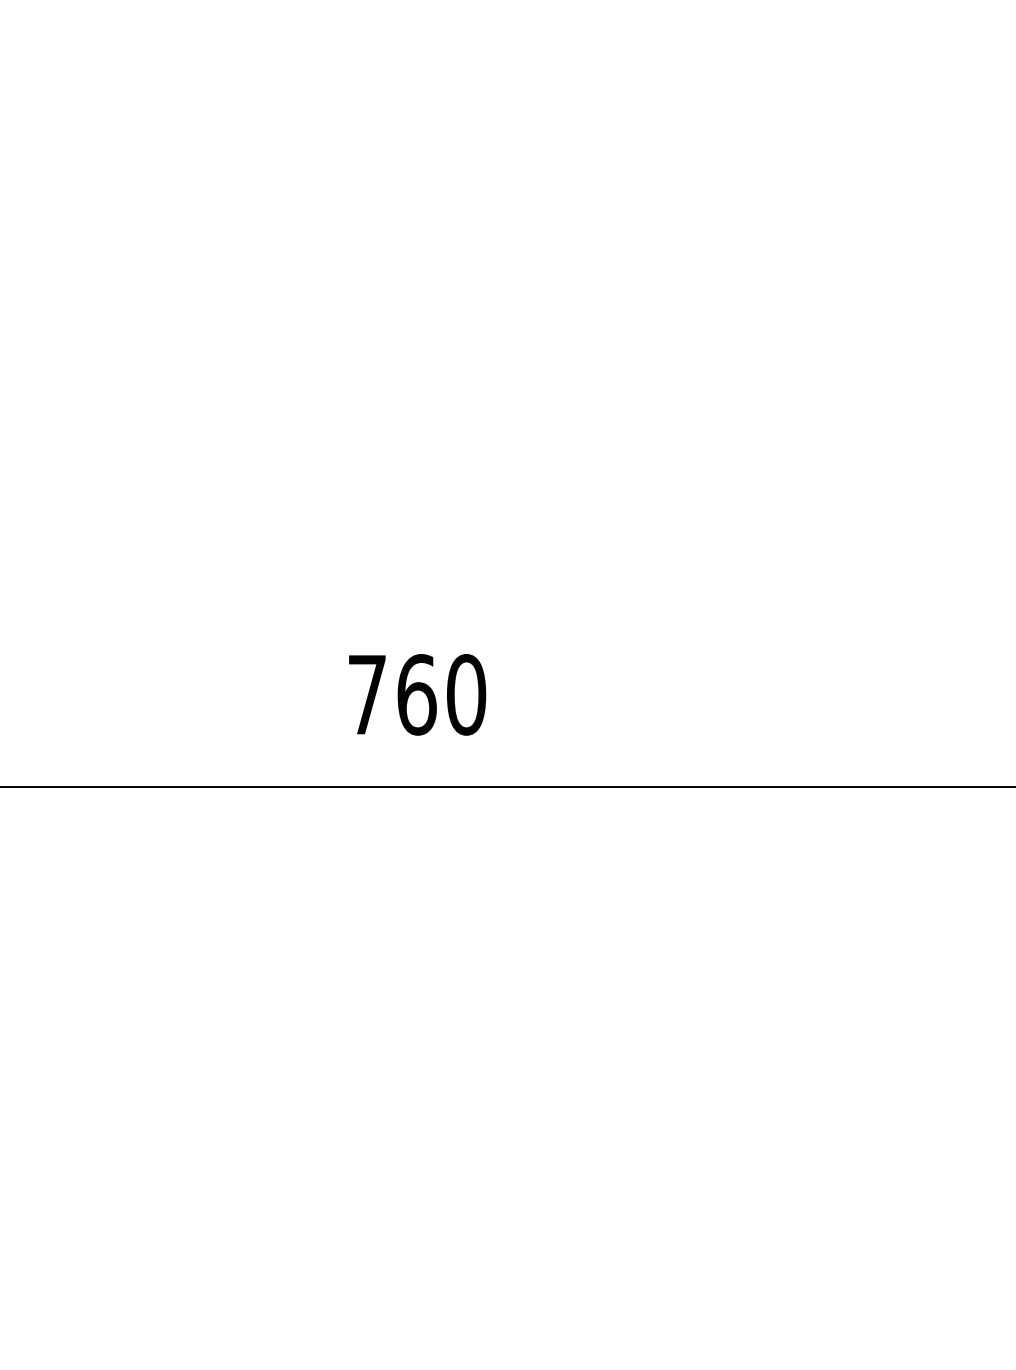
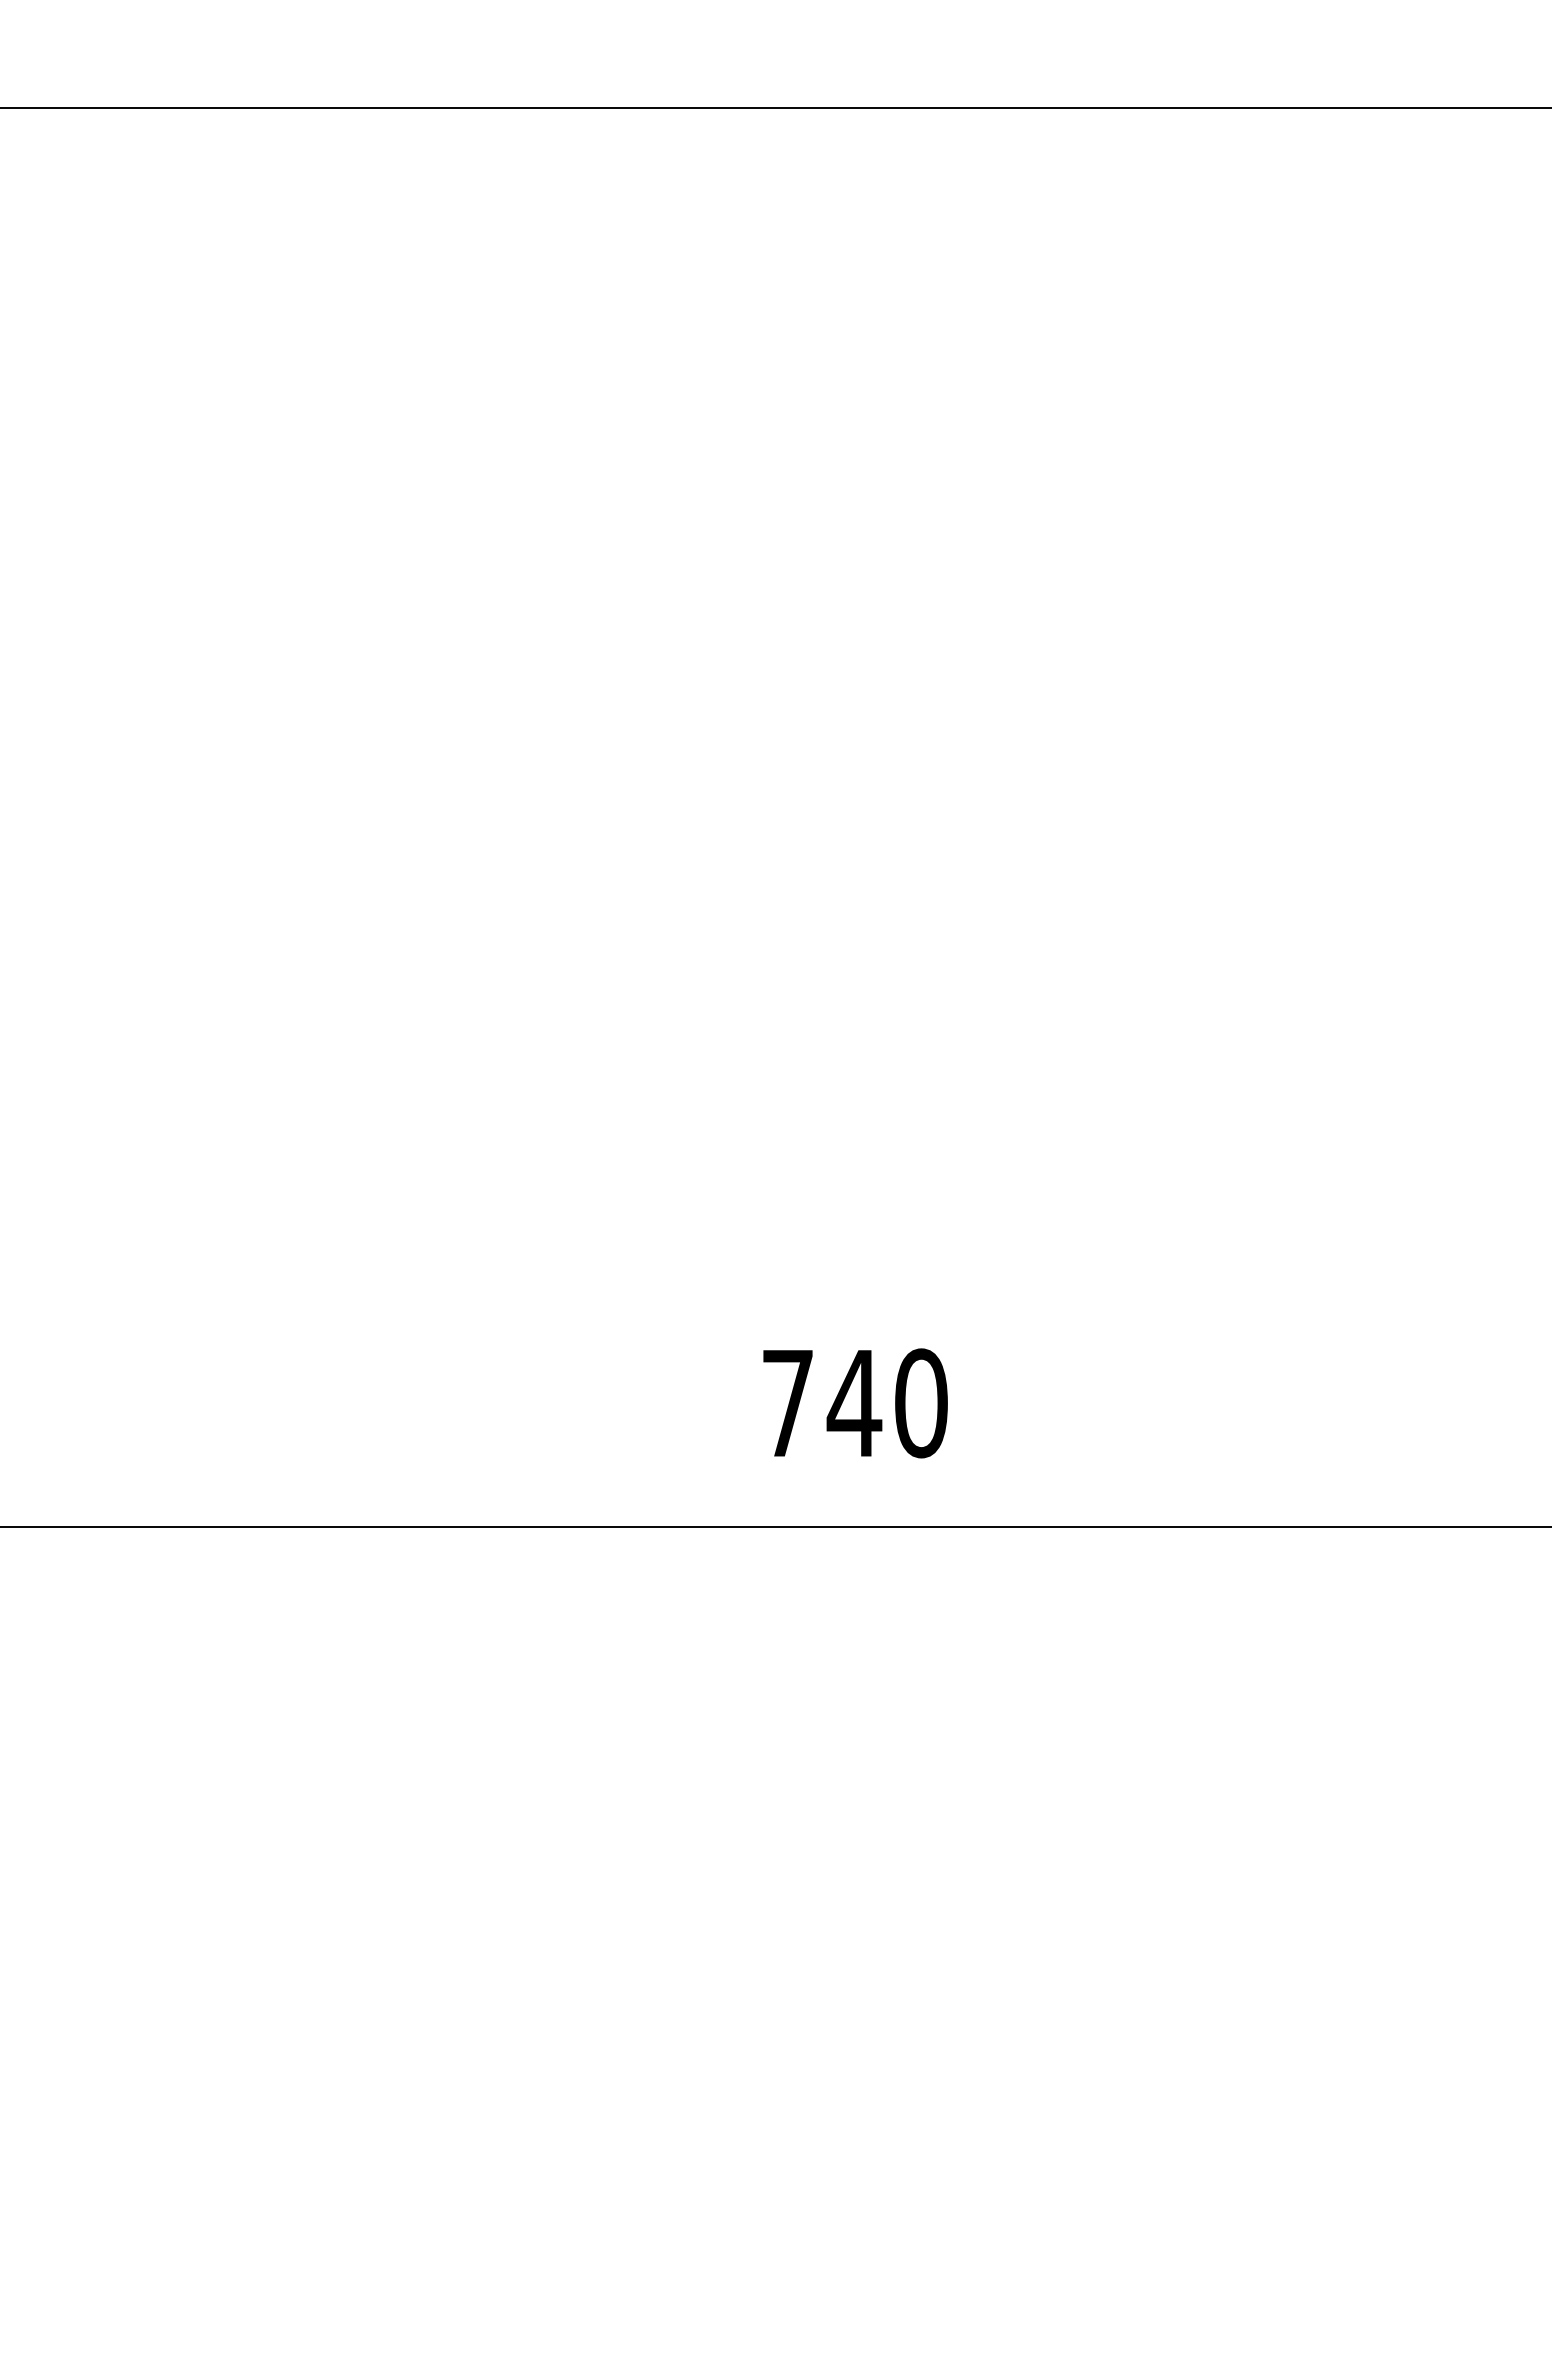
text: (416, 694) -> (854, 1403), 760 -> 740

